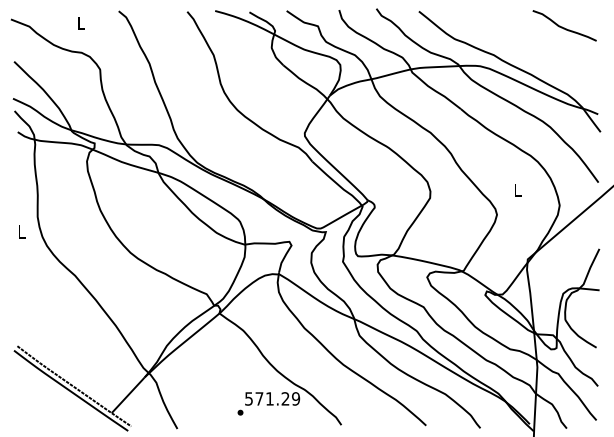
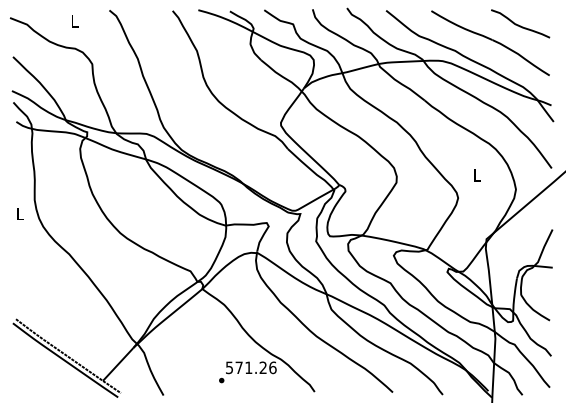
part: (532, 46) -> (490, 42), added
text: (295, 398) -> (272, 367), 571.29 -> 571.26

